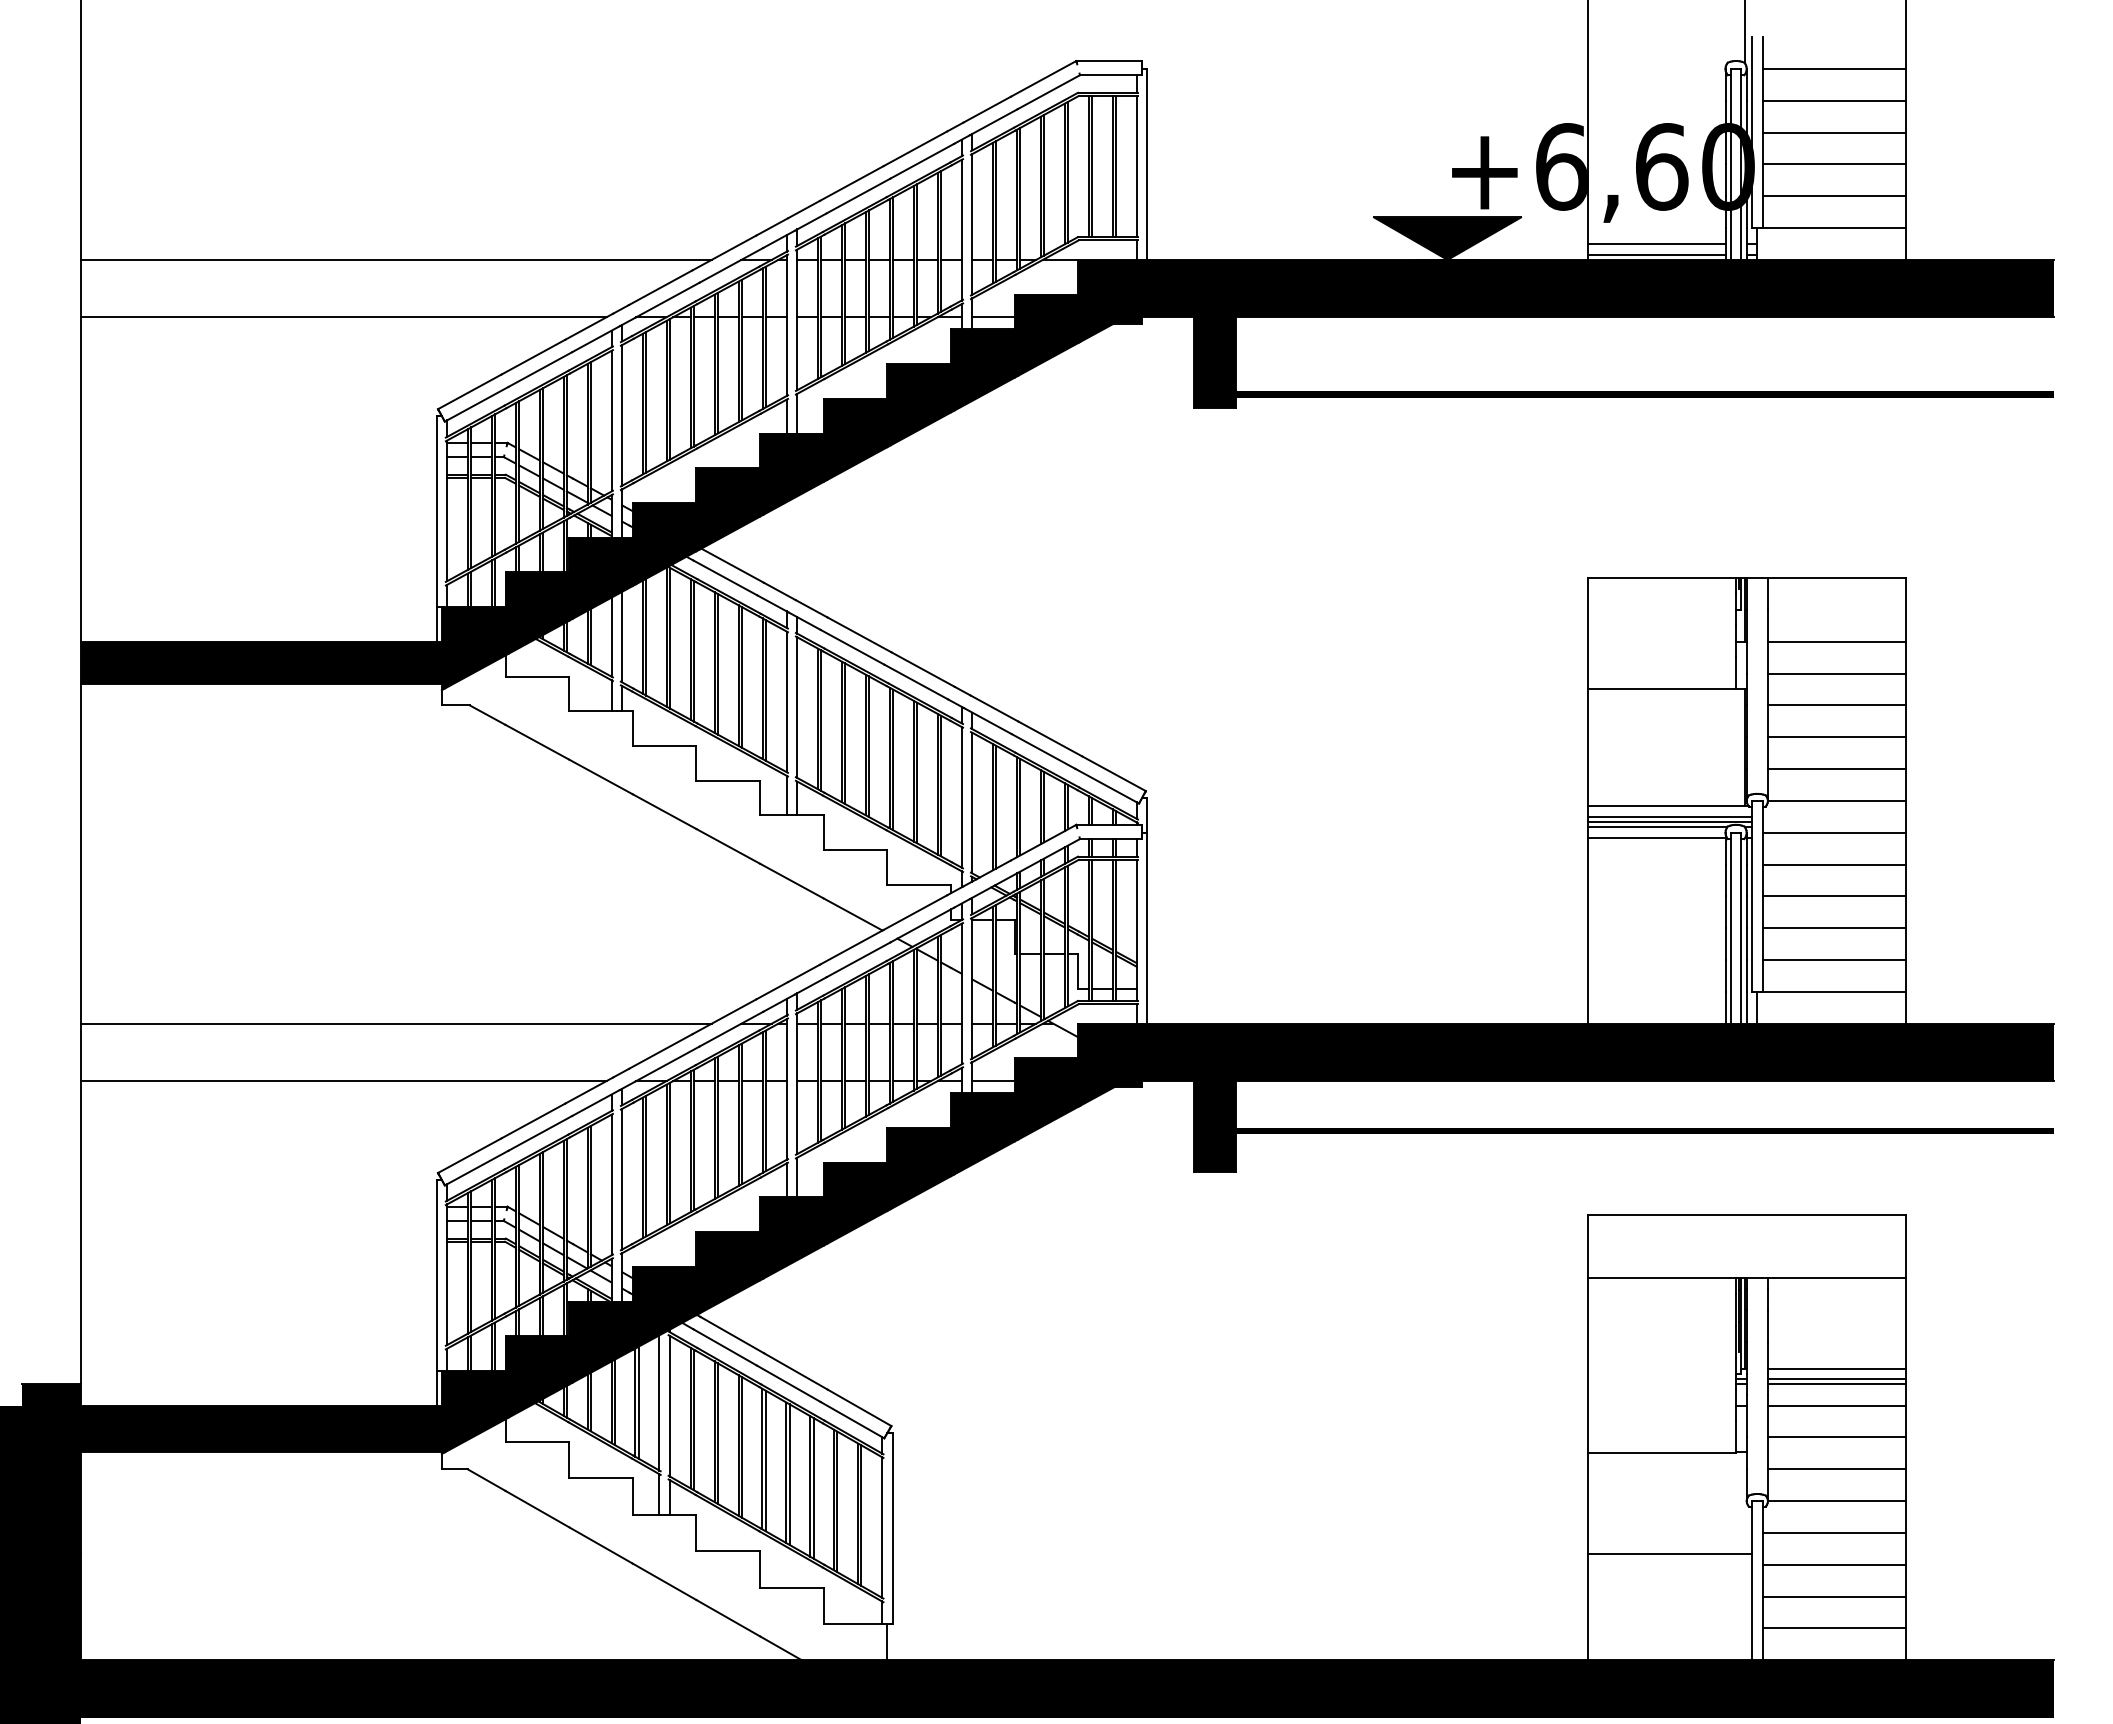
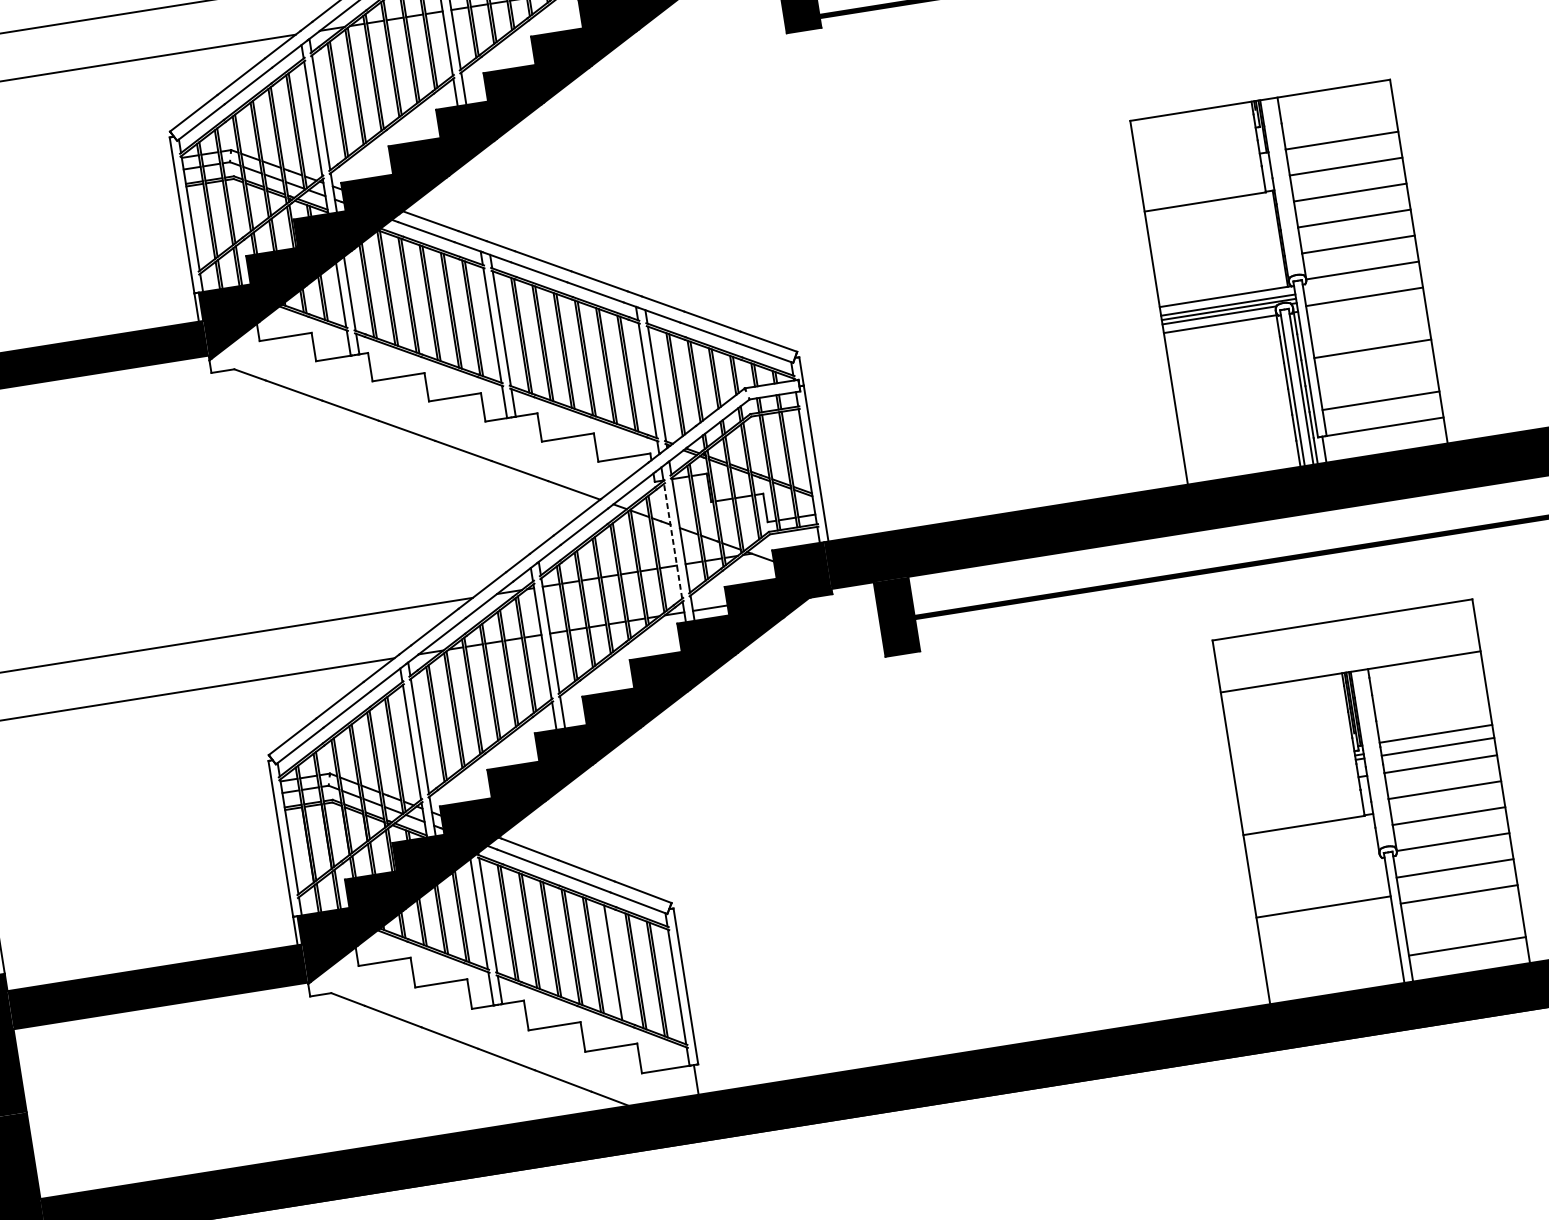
line: (1833, 864) -> (1368, 322), removed
line: (1833, 928) -> (1376, 375), removed
line: (961, 993) -> (672, 540), solid -> dashed
line: (1836, 1379) -> (1437, 742), removed
line: (813, 1488) -> (616, 964), removed
line: (1833, 1596) -> (1462, 920), removed

